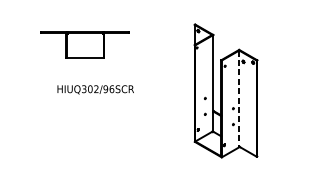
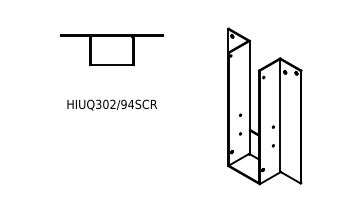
part: (84, 44) -> (111, 49), moved
text: (112, 89) -> (131, 104), HIUQ302/96SCR -> HIUQ302/94SCR
line: (239, 98) -> (280, 115), dashed -> solid

